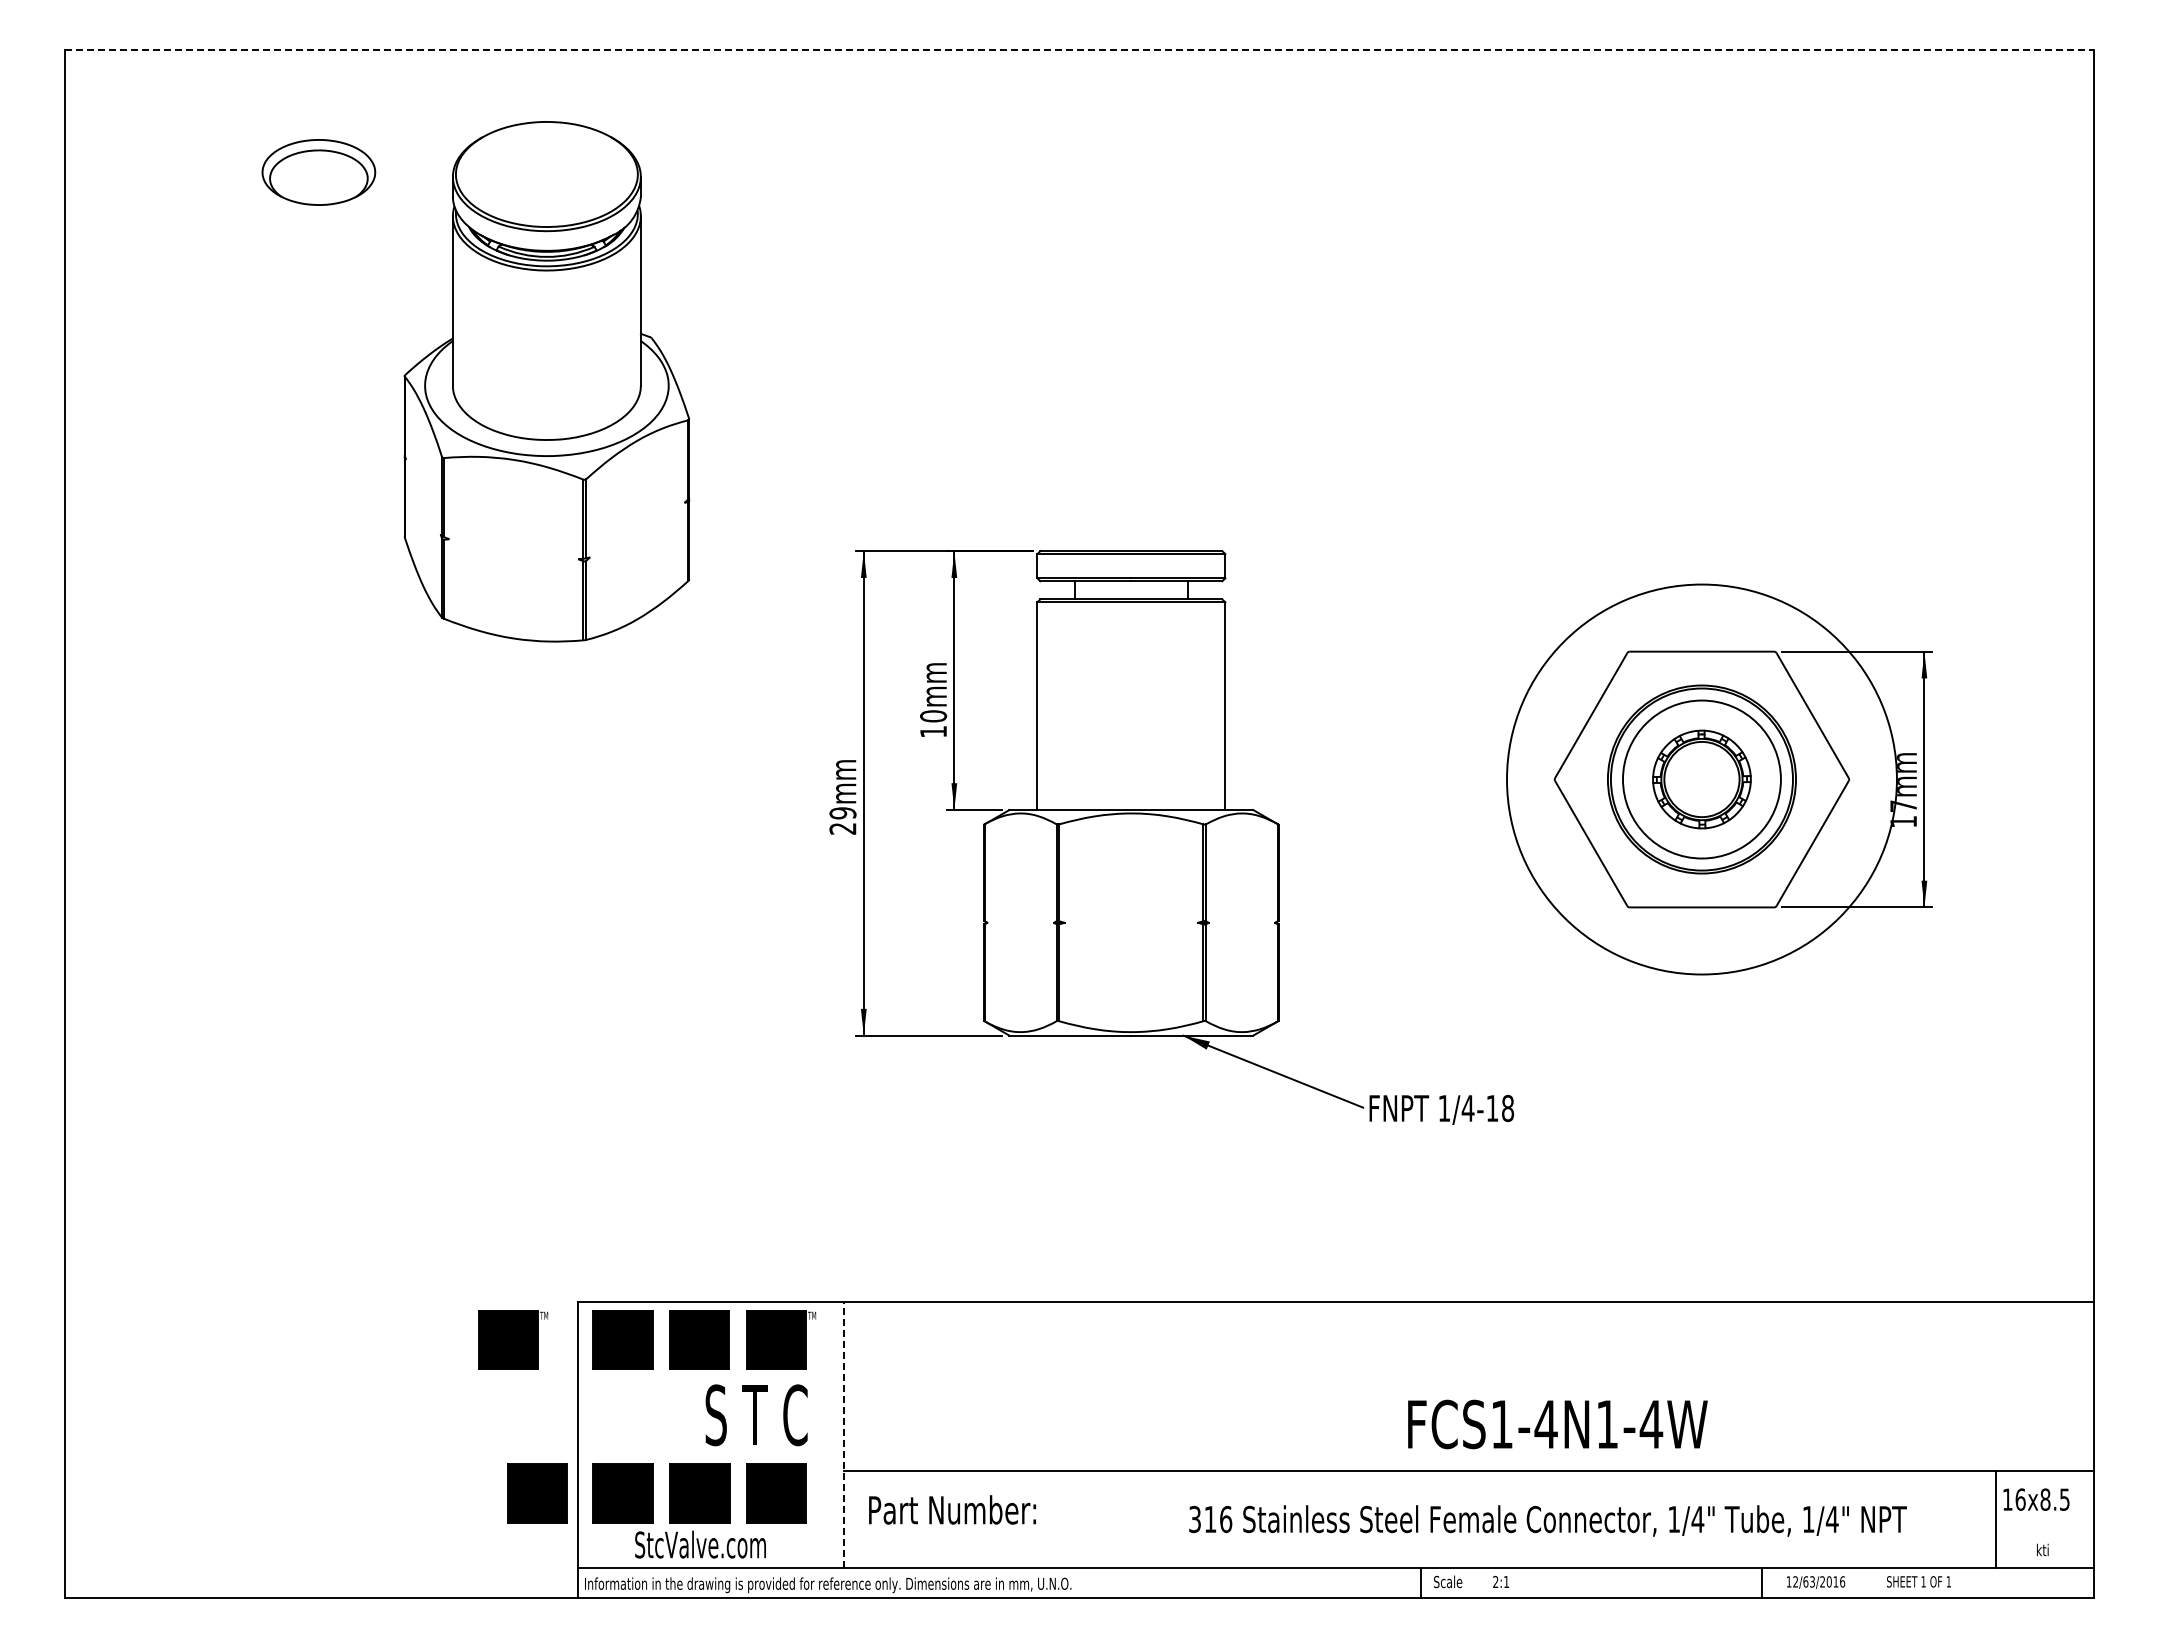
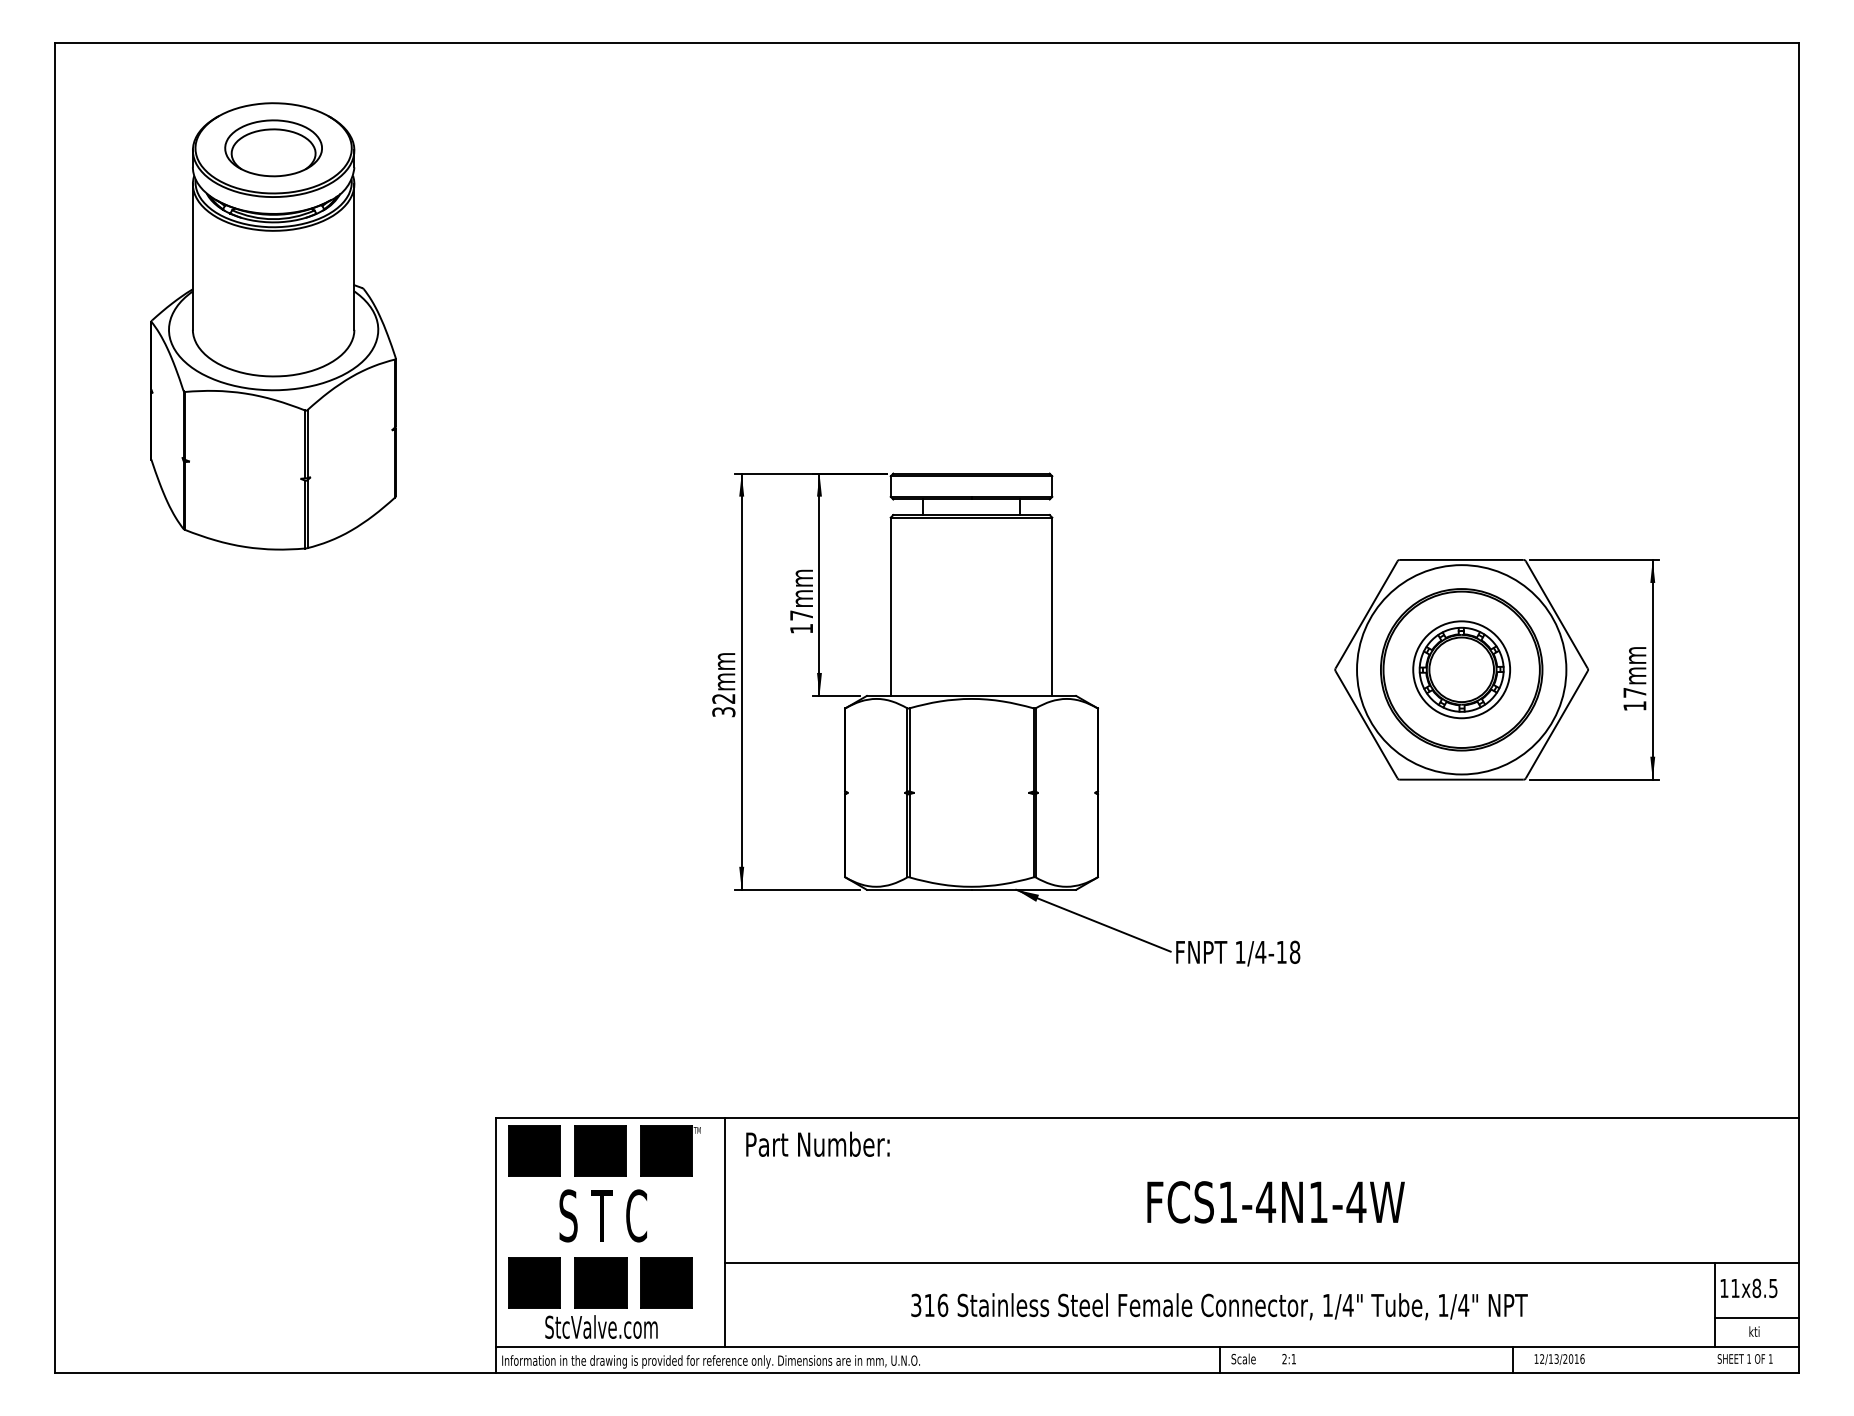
line: (1079, 49) -> (927, 42), dashed -> solid
part: (546, 381) -> (273, 326), moved
text: (933, 716) -> (801, 615), 10mm -> 17mm
circle: (1701, 779) -> (1461, 669), size x0.62
circle: (1701, 779) -> (1461, 669), size x0.71
text: (842, 820) -> (723, 704), 29mm -> 32mm
part: (513, 1339) -> (440, 1150), removed
text: (756, 1415) -> (603, 1216), moved
text: (1557, 1424) -> (1275, 1202), moved
line: (843, 1434) -> (724, 1232), dashed -> solid
part: (537, 1493) -> (461, 1283), removed
text: (2020, 1499) -> (1735, 1288), 16x8.5 -> 11x8.5
text: (952, 1509) -> (817, 1143), moved
text: (1547, 1520) -> (1219, 1306), moved
line: (2045, 1534) -> (1756, 1318), added
text: (1805, 1581) -> (1550, 1358), 12/63/2016 -> 12/13/2016
text: (1918, 1581) -> (1744, 1358), moved

